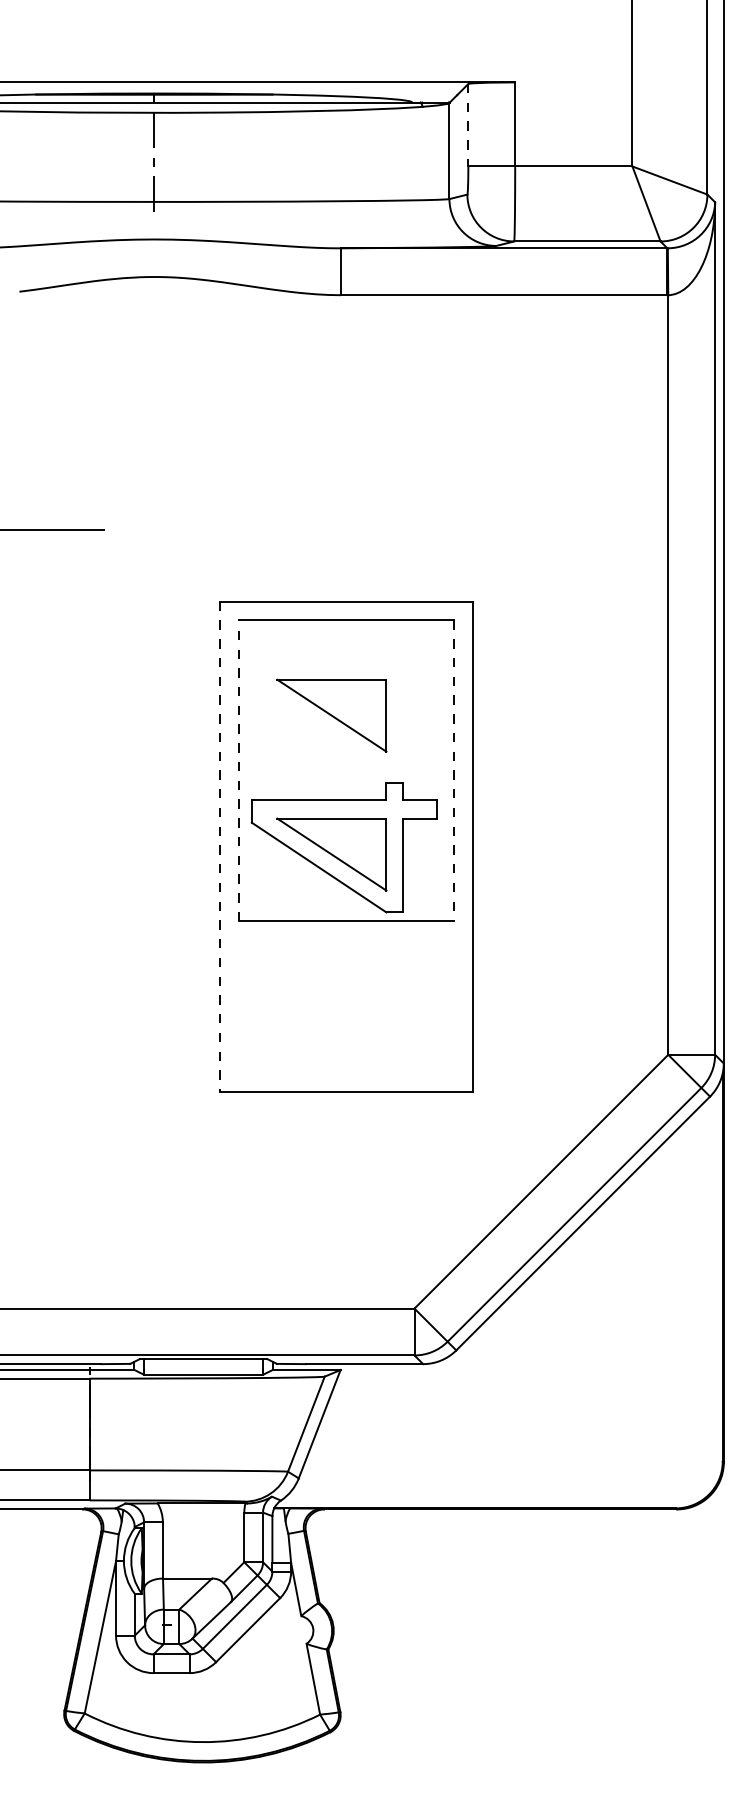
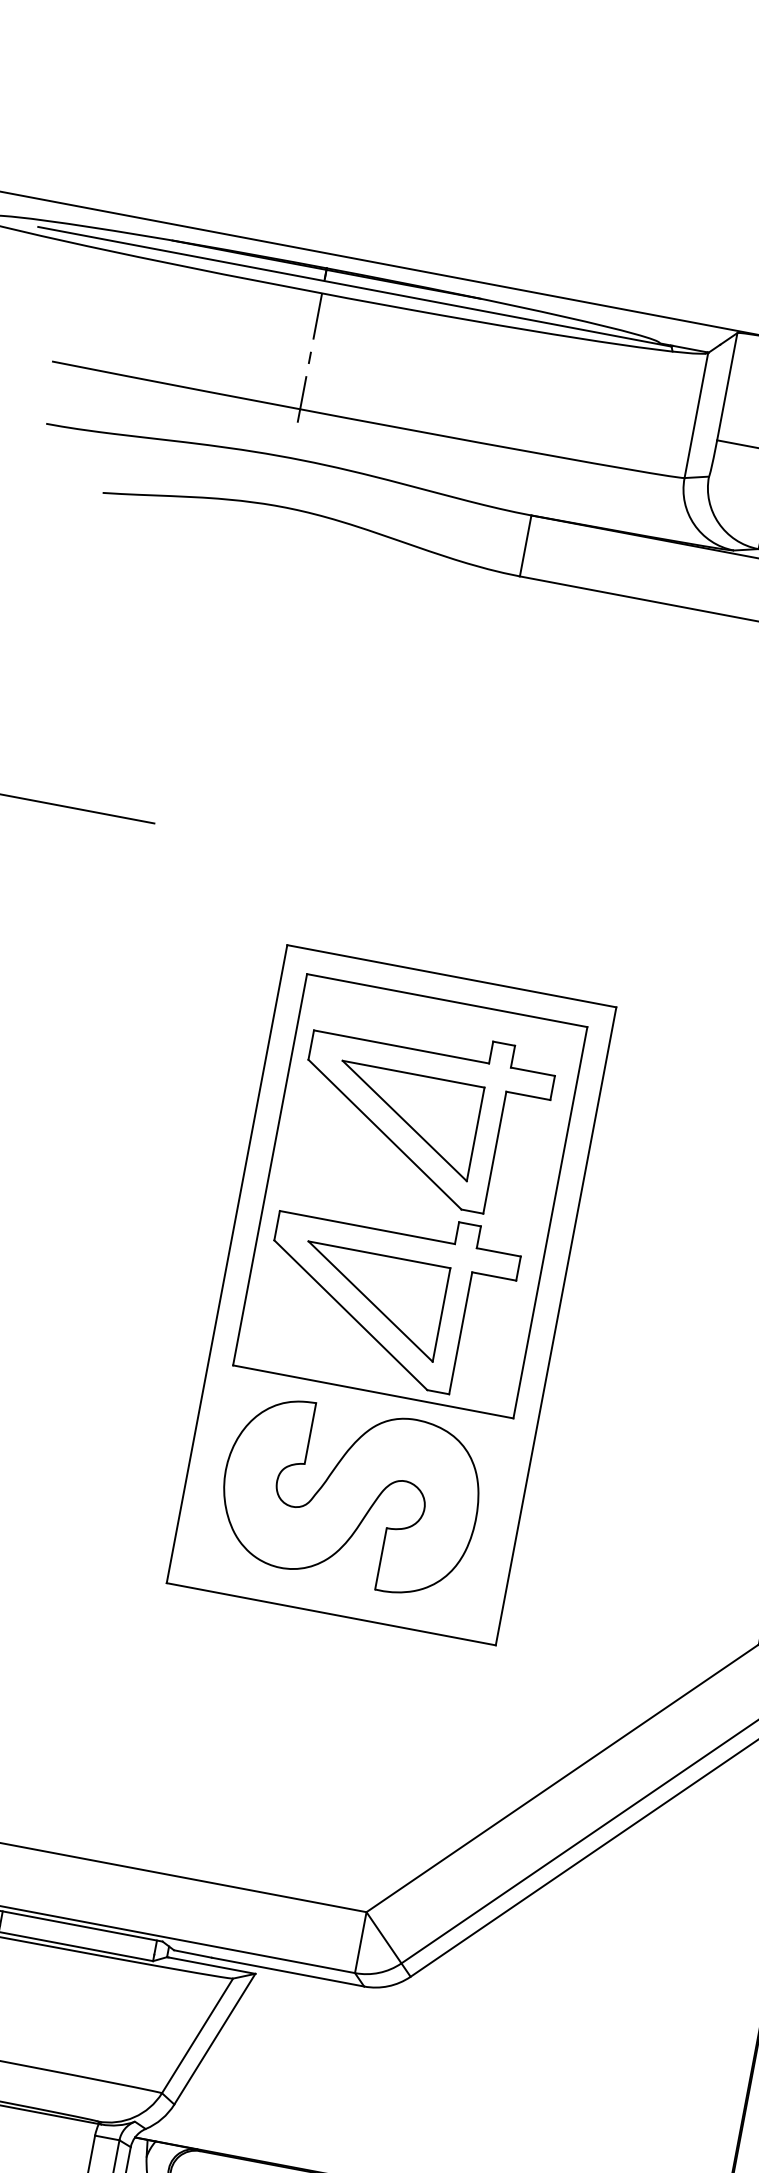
line: (468, 125) -> (727, 387), dashed -> solid
part: (343, 708) -> (421, 1114), added
line: (238, 770) -> (269, 1169), dashed -> solid
line: (454, 771) -> (550, 1223), dashed -> solid
line: (220, 847) -> (227, 1264), dashed -> solid
part: (344, 1001) -> (350, 1495), added

